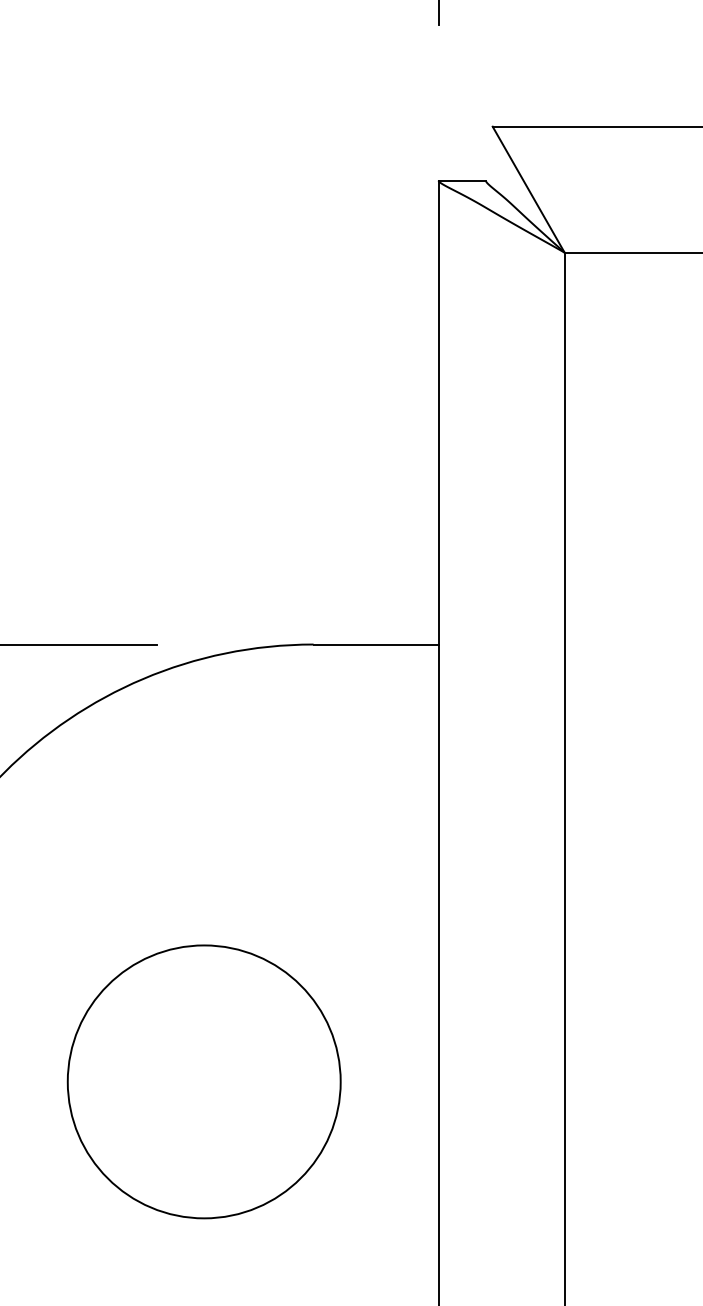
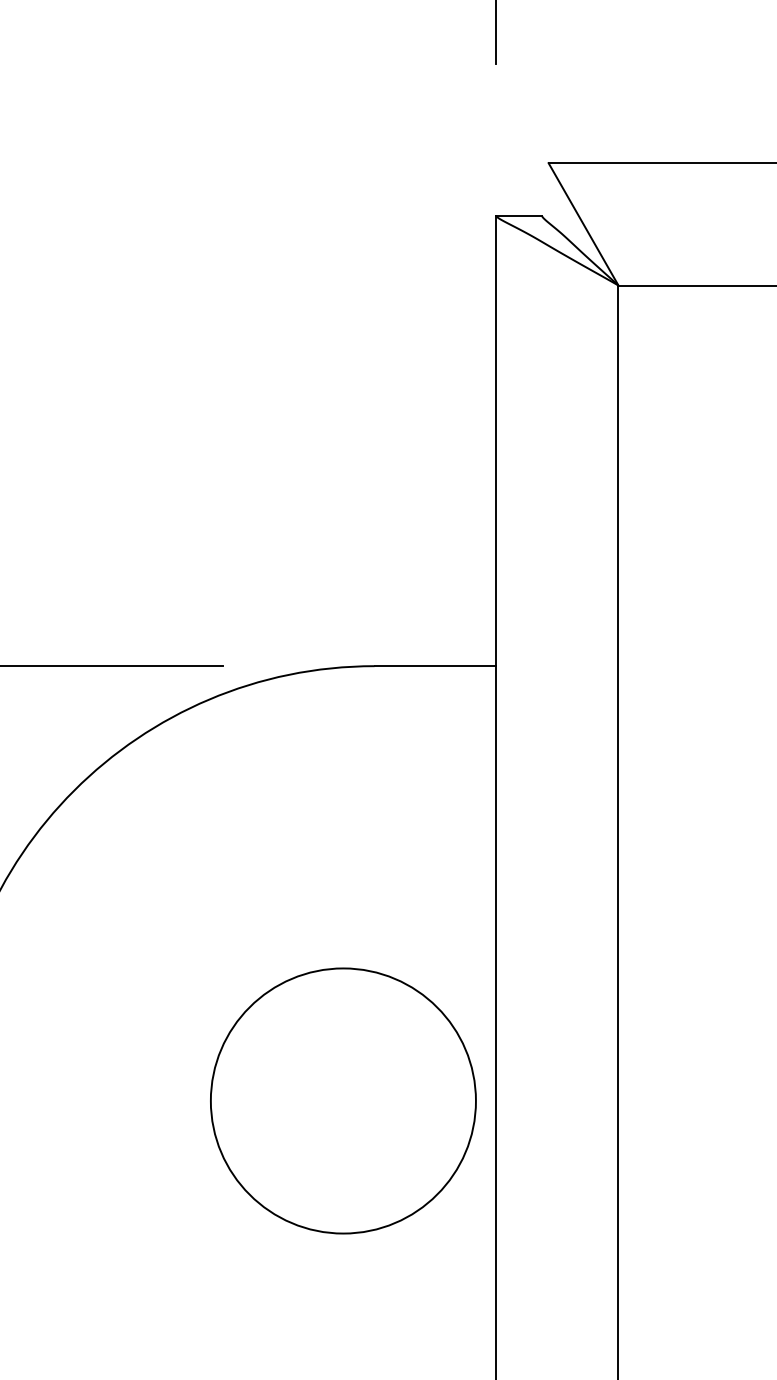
circle: (204, 1081) -> (343, 1100), moved

